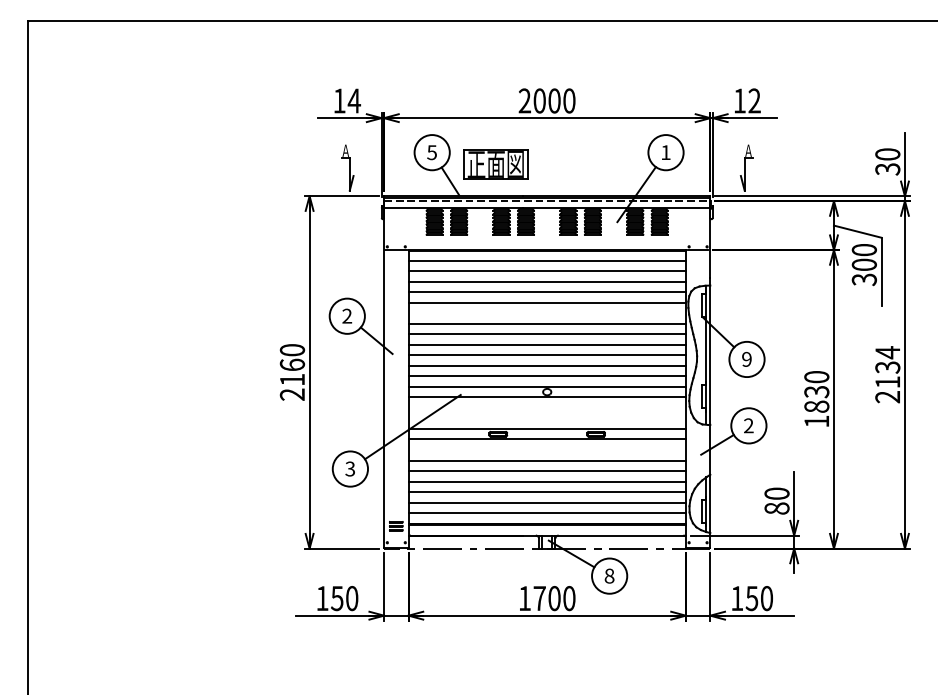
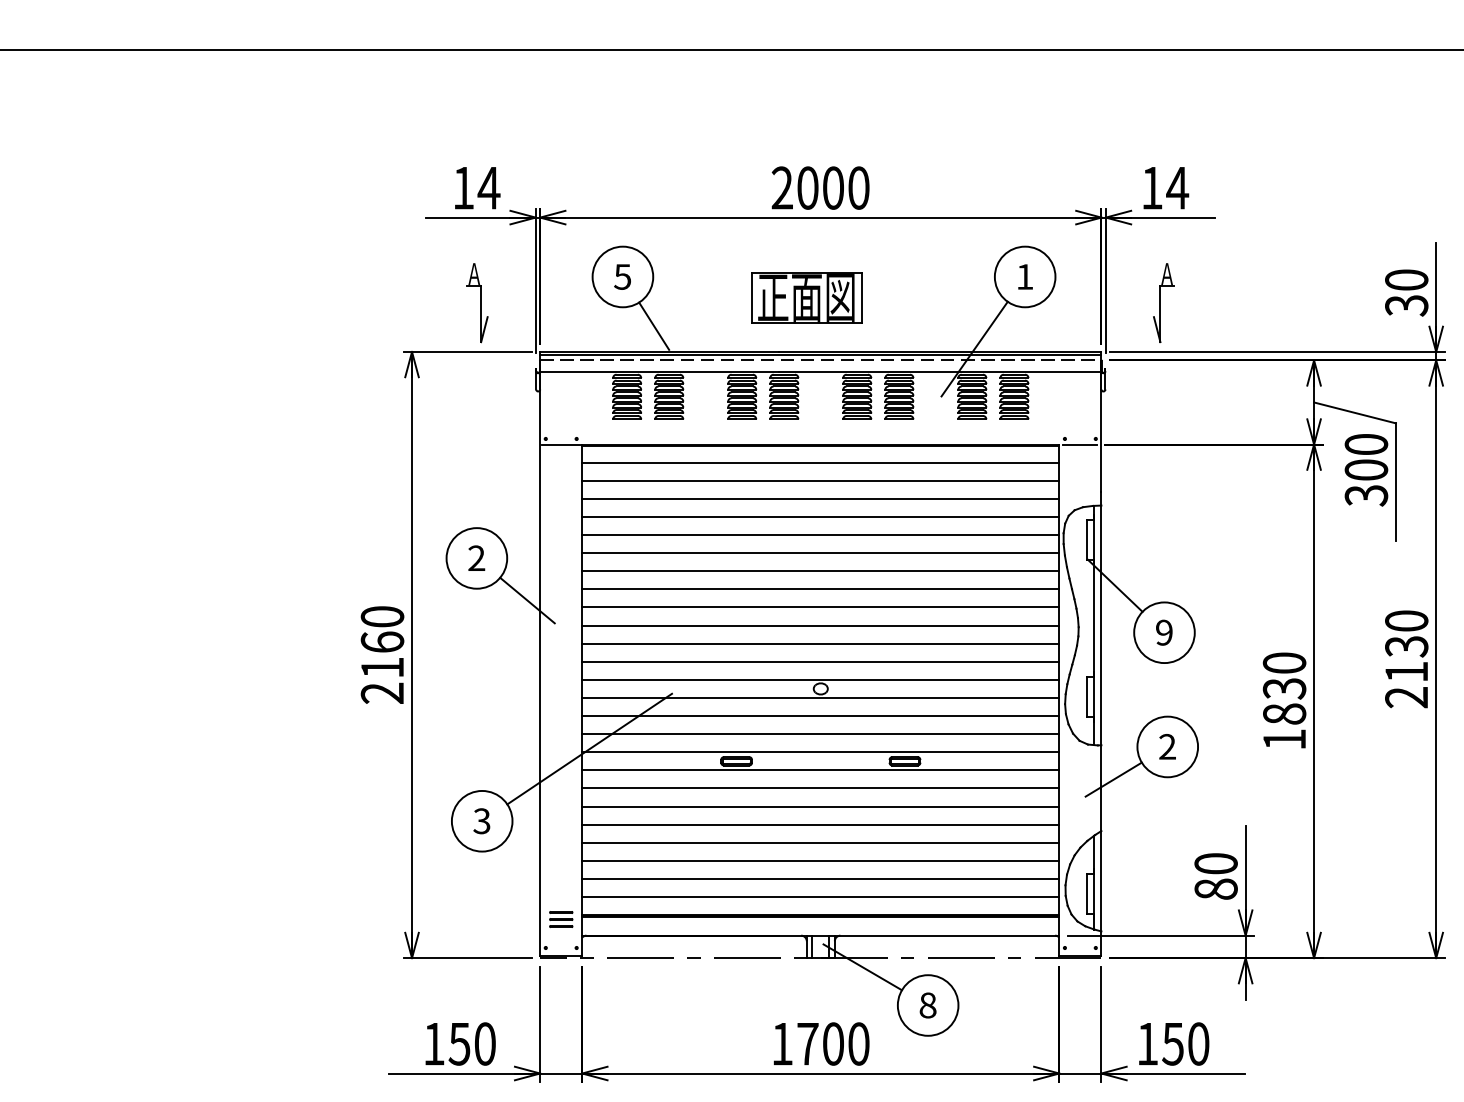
text: (754, 100) -> (1177, 187), 12 -> 14
part: (495, 164) -> (805, 297), moved
line: (546, 313) -> (819, 553), added
text: (887, 352) -> (1406, 620), 2134 -> 2130
line: (546, 407) -> (819, 715), added
line: (546, 418) -> (819, 734), added
line: (546, 449) -> (819, 787), added

